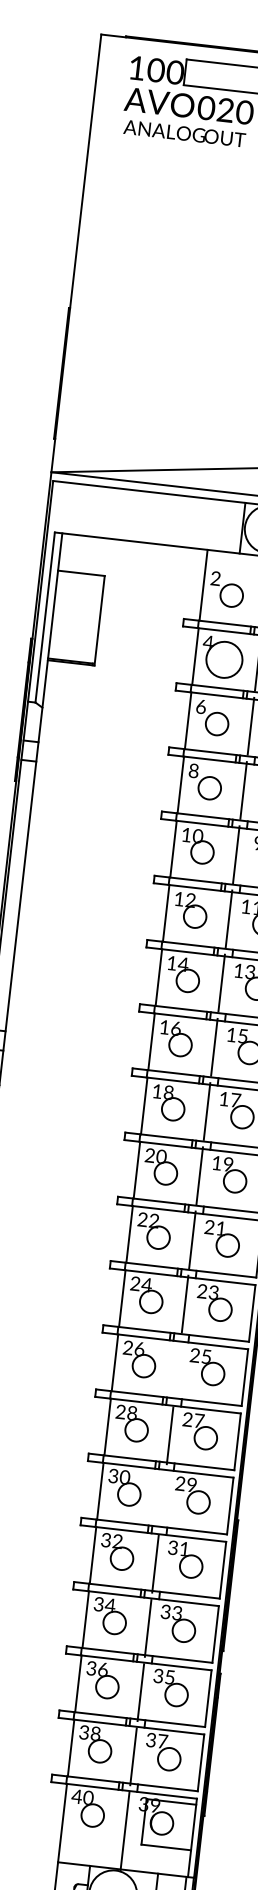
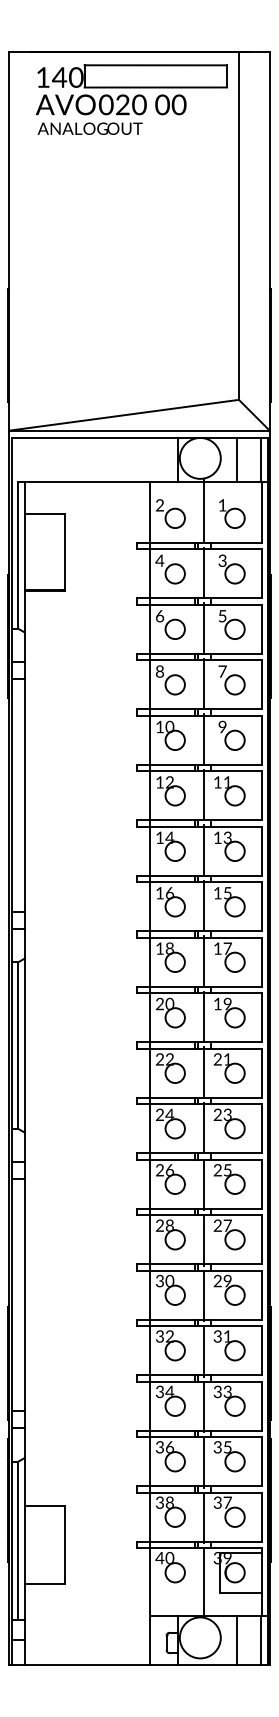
text: (155, 70) -> (59, 77), 100 -> 140
circle: (223, 659) -> (174, 573), size x0.62
line: (177, 1371) -> (204, 1185), added
line: (163, 1499) -> (204, 1296), added

